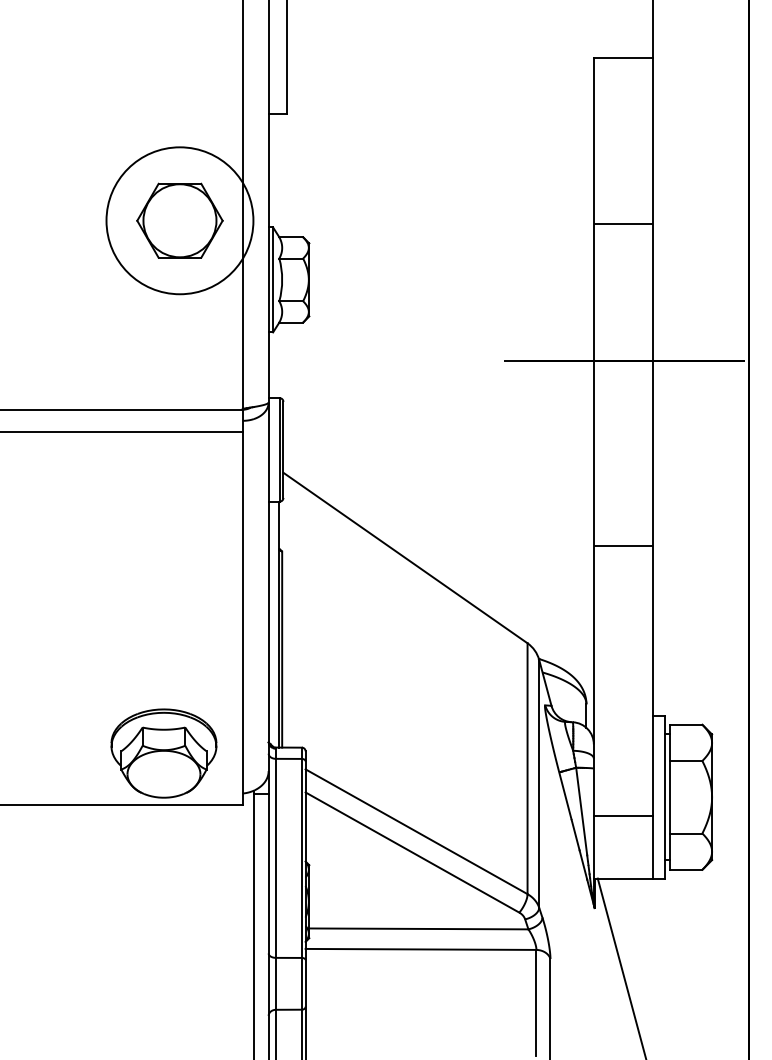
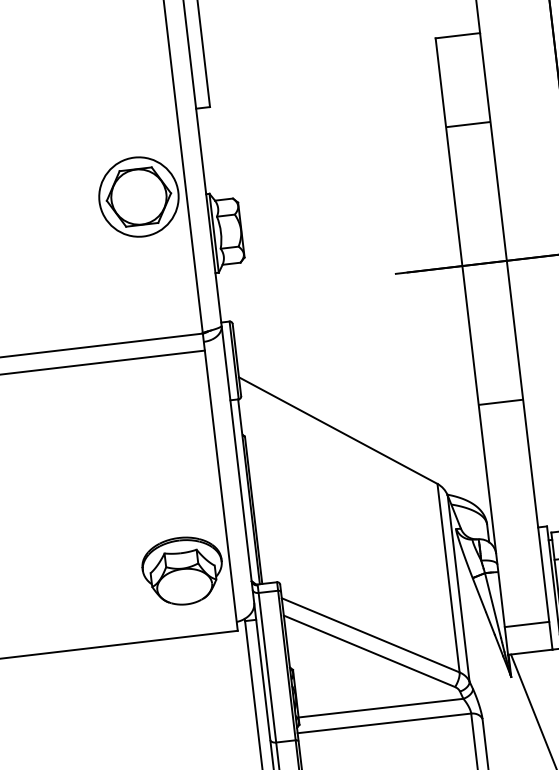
circle: (179, 220) -> (138, 196), size x0.71
line: (622, 224) -> (467, 124), moved
part: (163, 753) -> (182, 571), moved
line: (622, 815) -> (526, 624), moved

